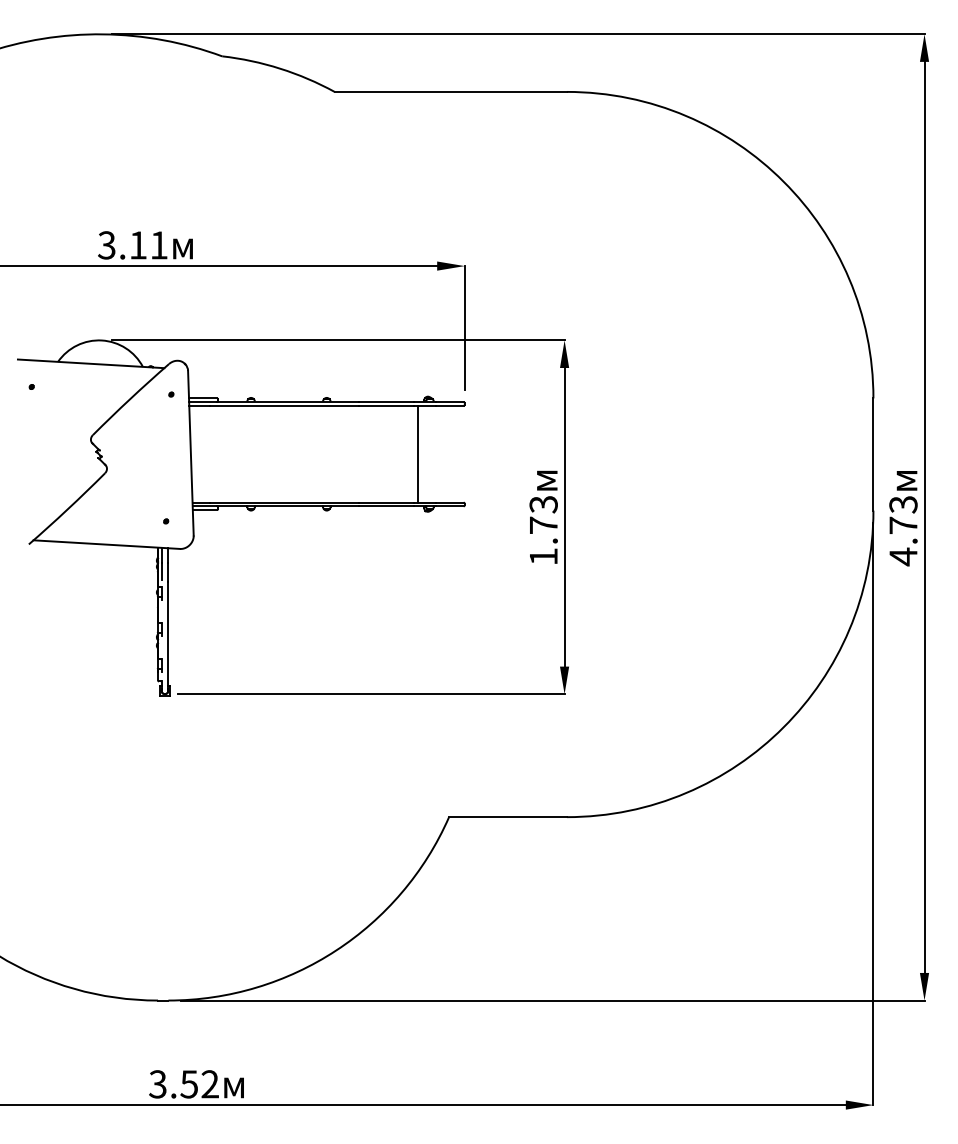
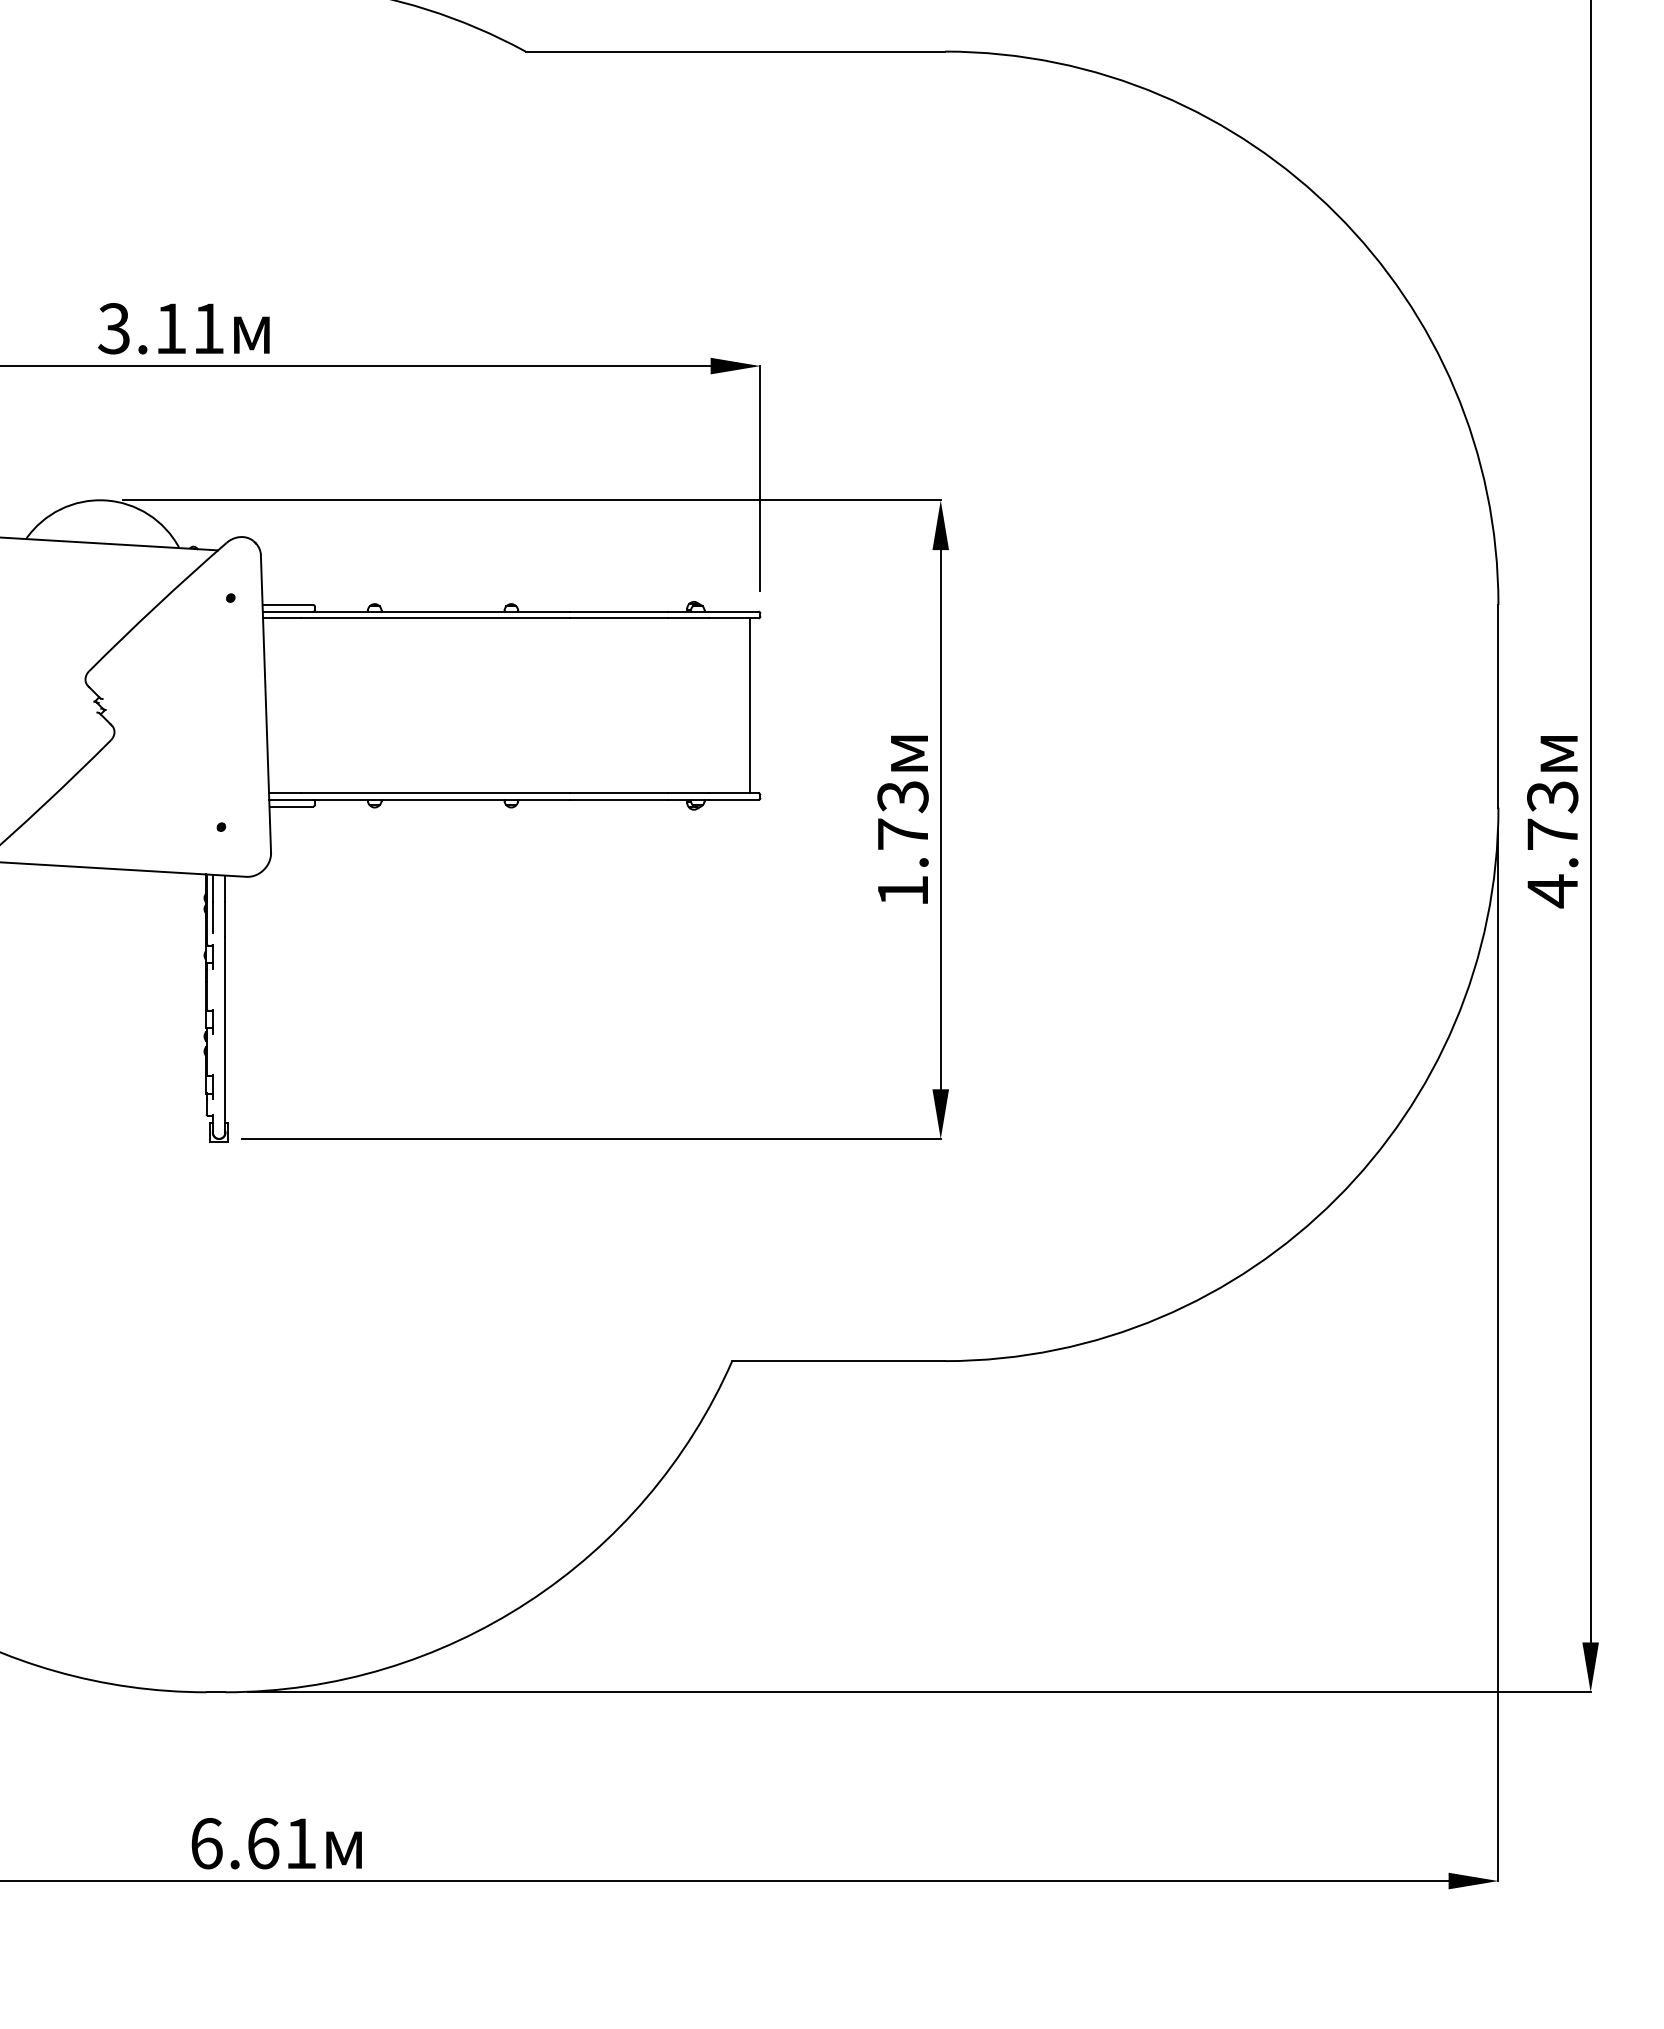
line: (417, 453) -> (749, 704), moved
text: (183, 1084) -> (252, 1843), 3.52 -> 6.61

